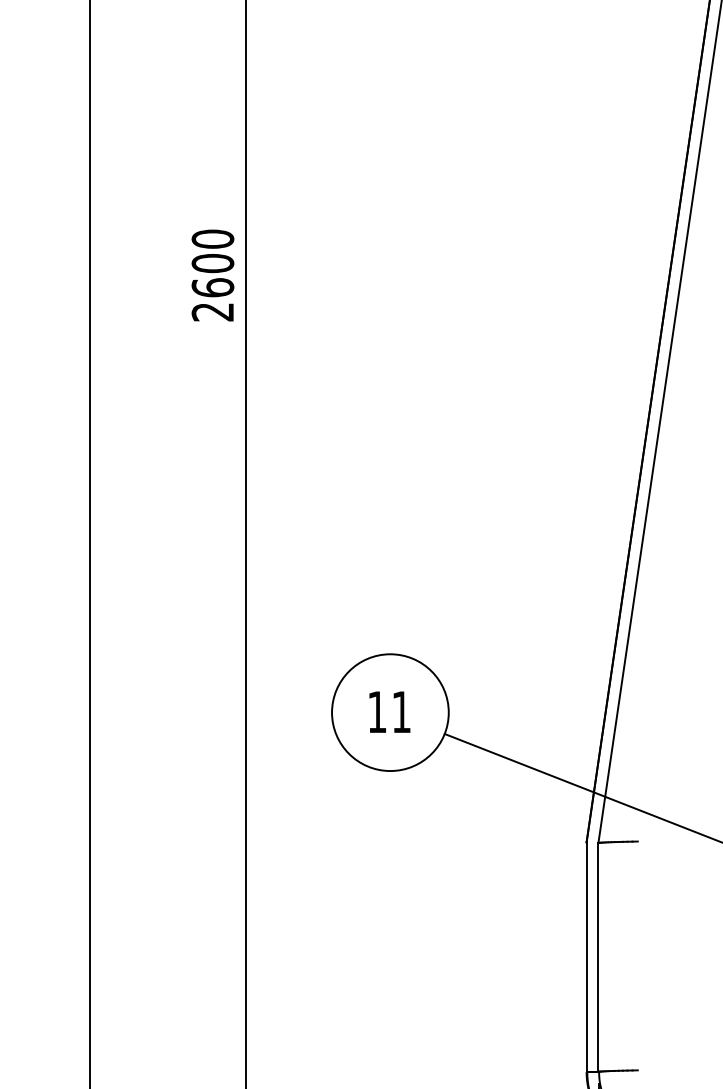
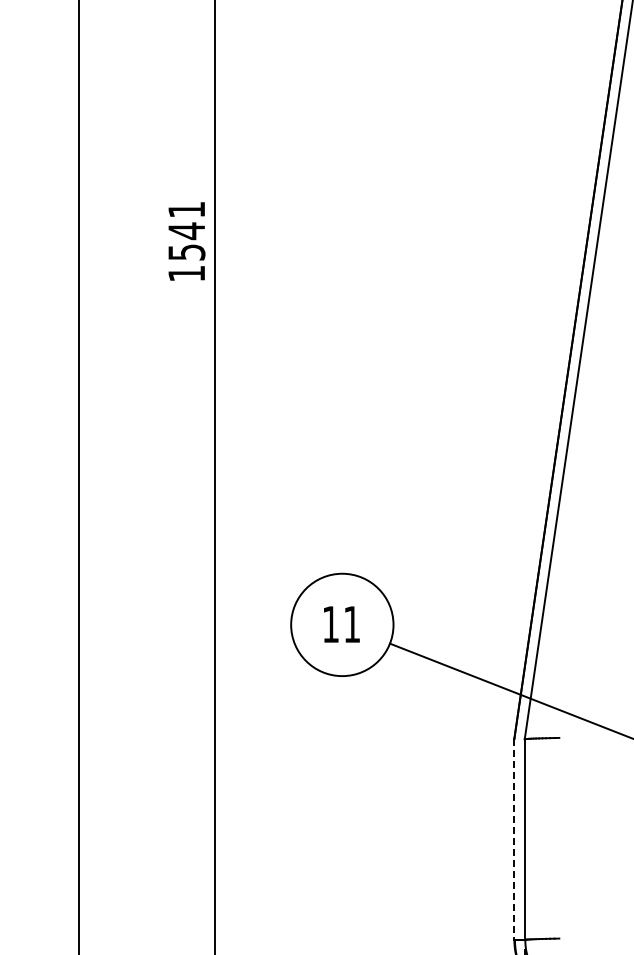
text: (212, 275) -> (186, 241), 2600 -> 1541
line: (586, 957) -> (514, 839), solid -> dashed

